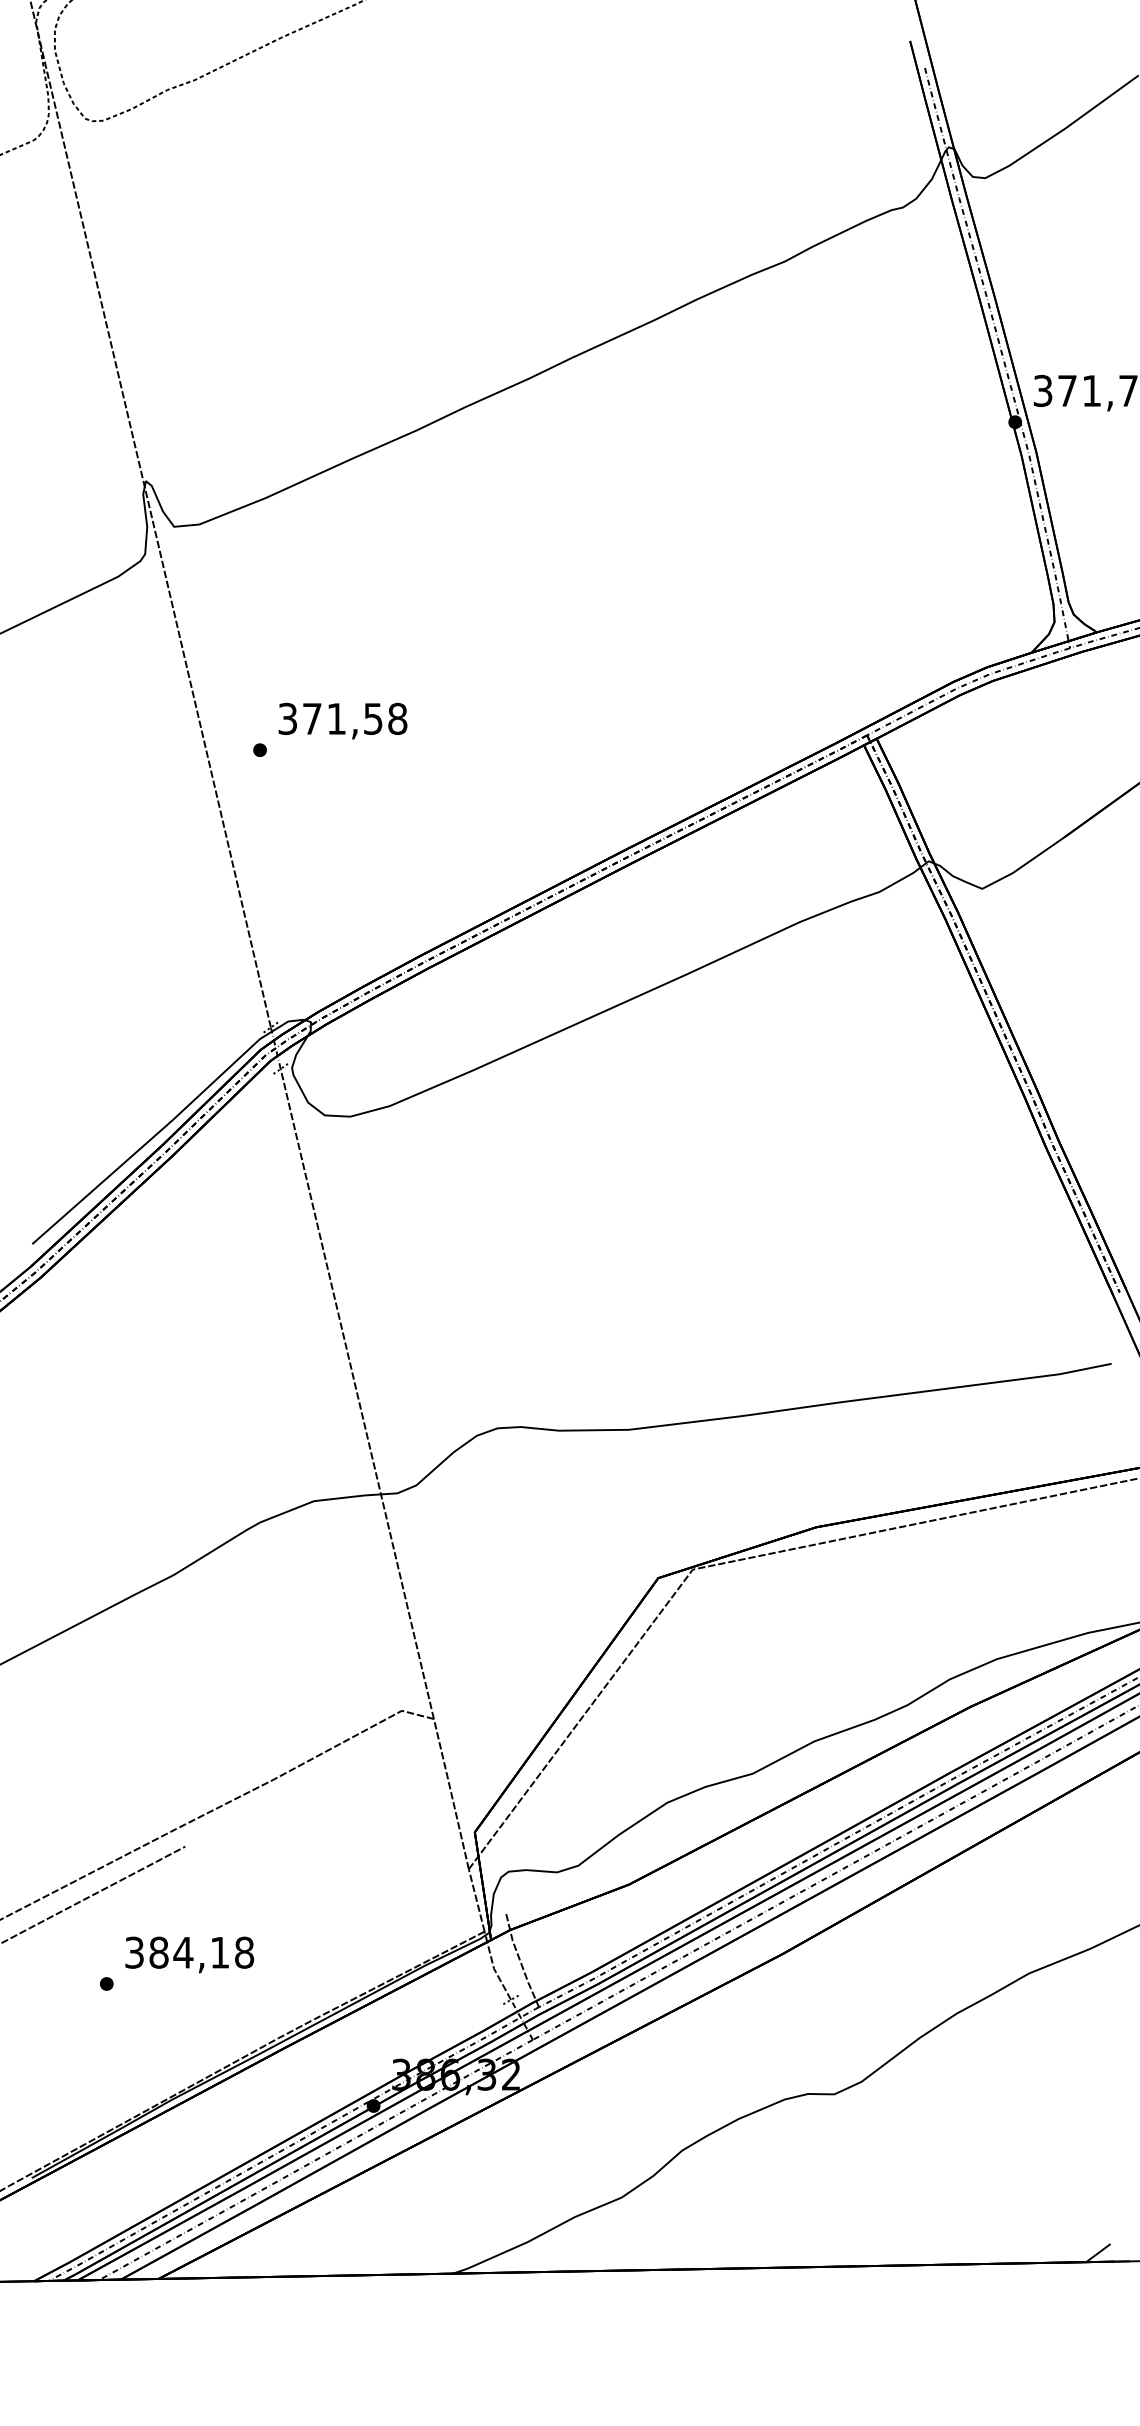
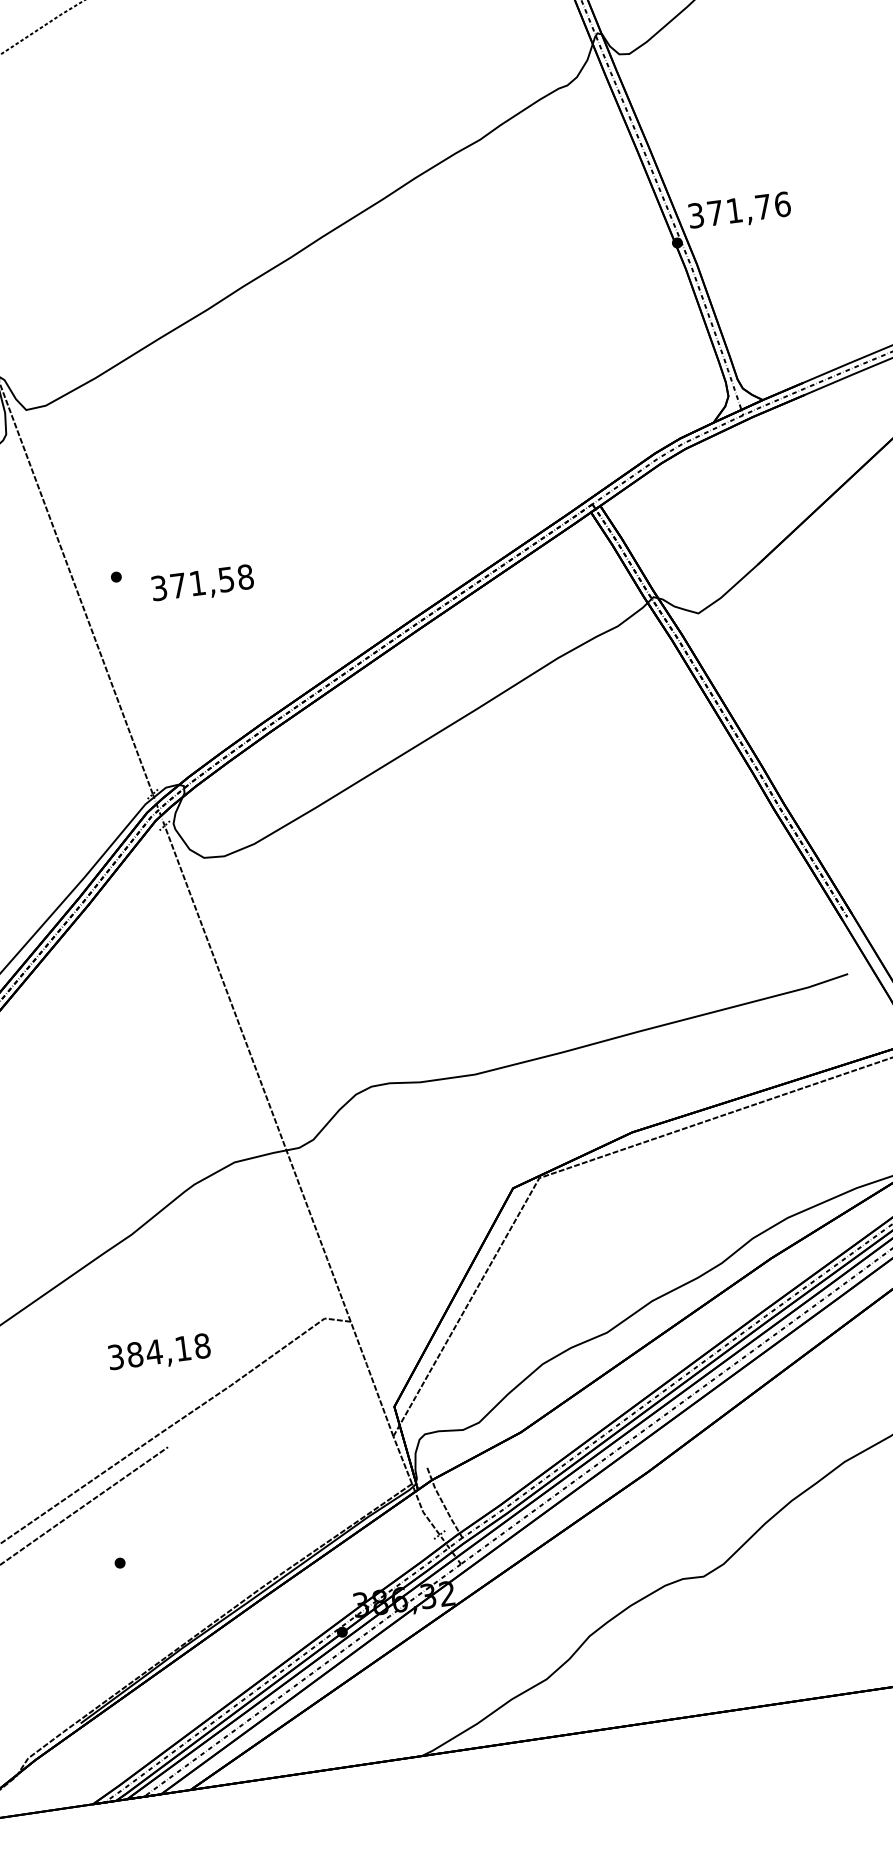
text: (342, 720) -> (202, 583), moved
text: (189, 1954) -> (159, 1353), moved

